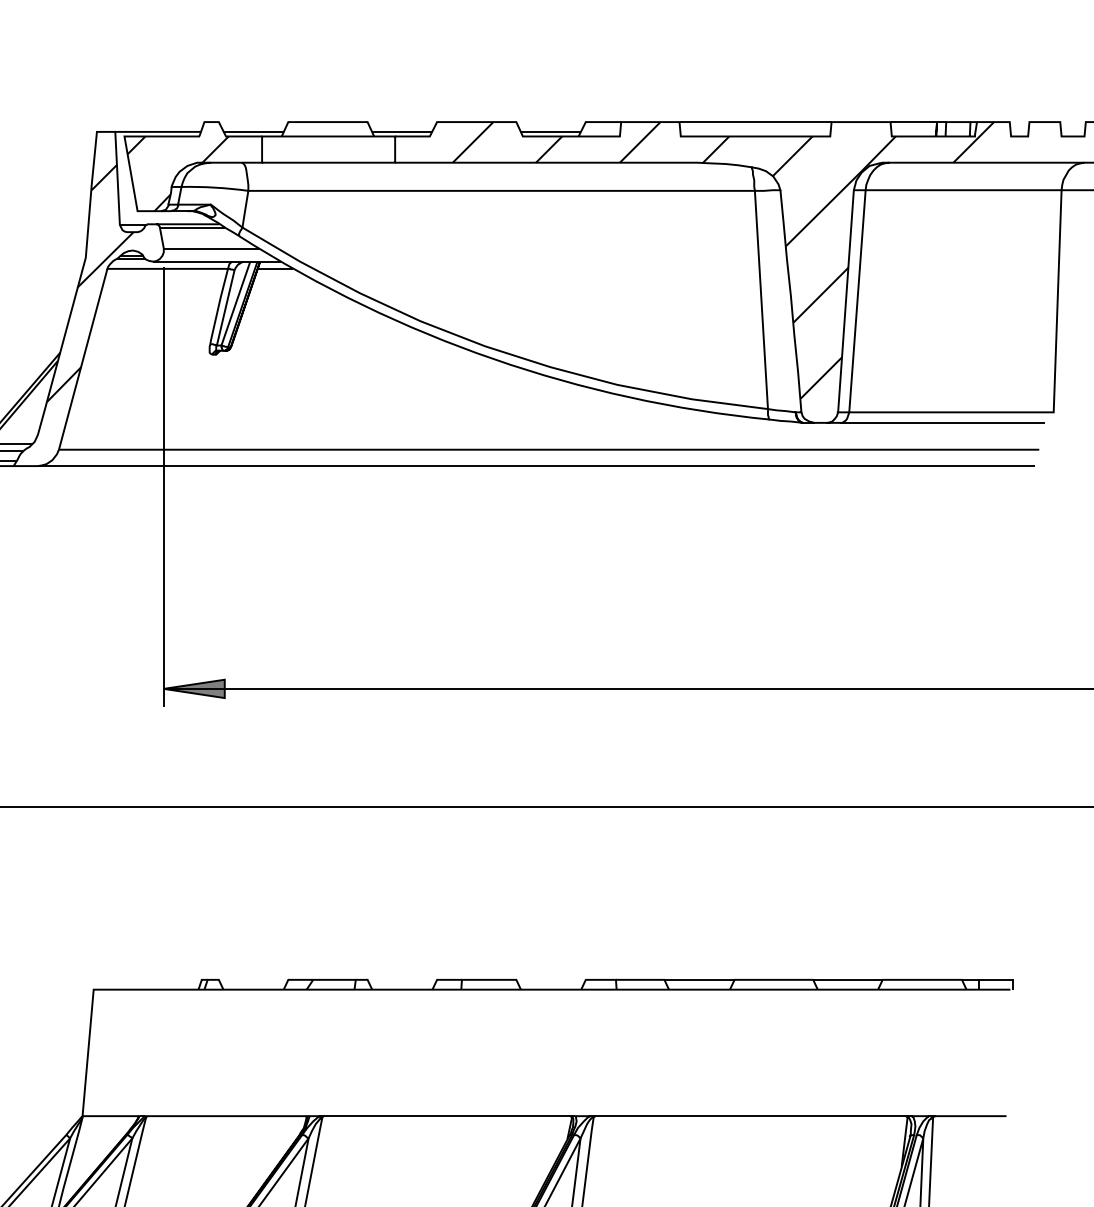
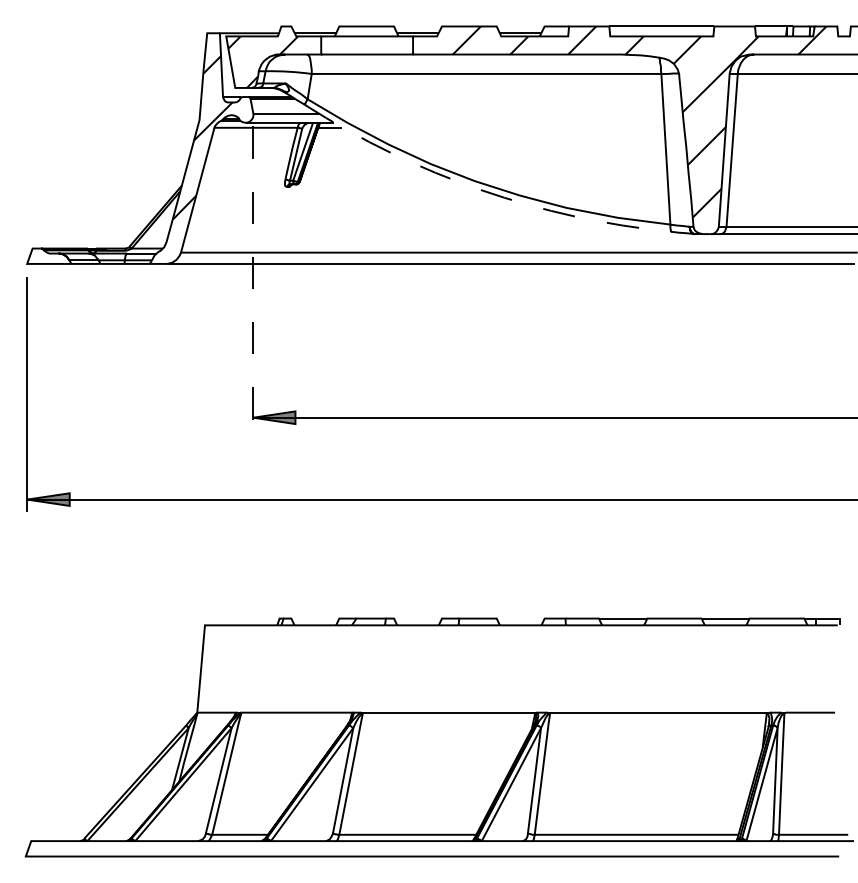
arc: (494, 359) -> (481, 190), solid -> dashed
line: (163, 487) -> (253, 278), solid -> dashed

